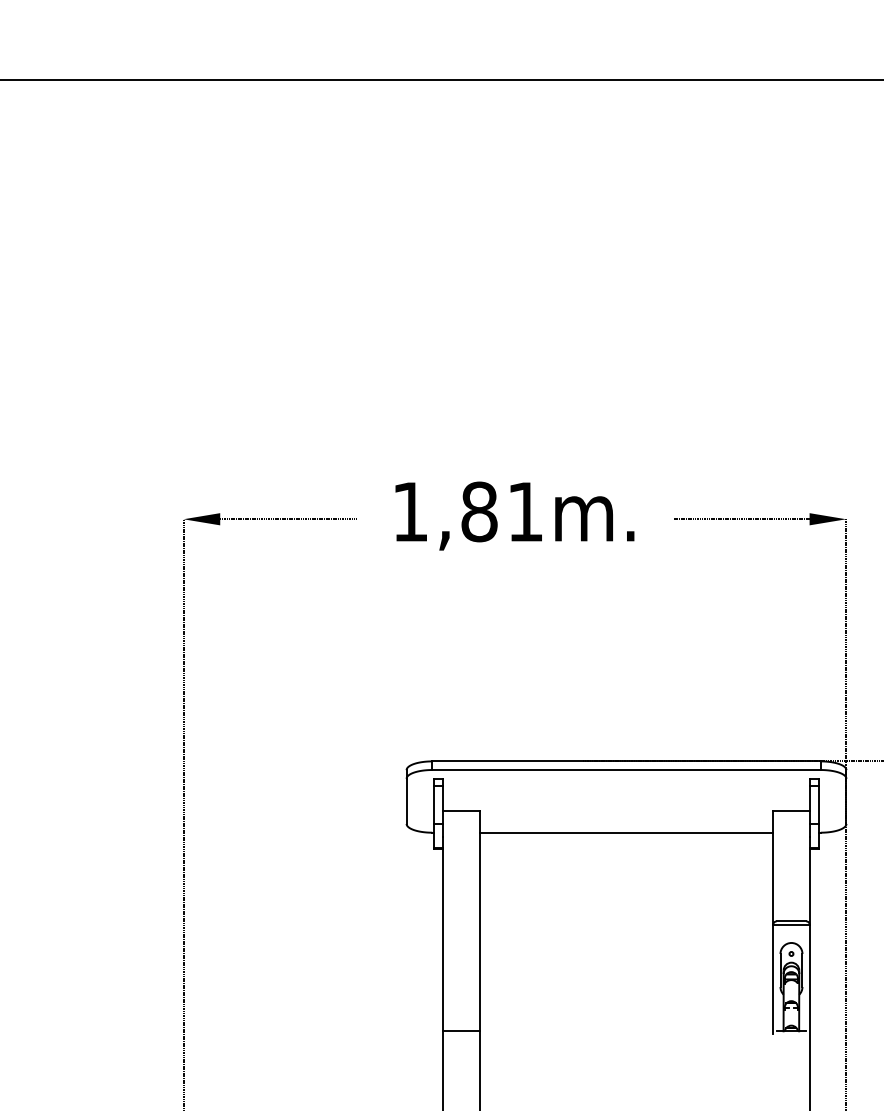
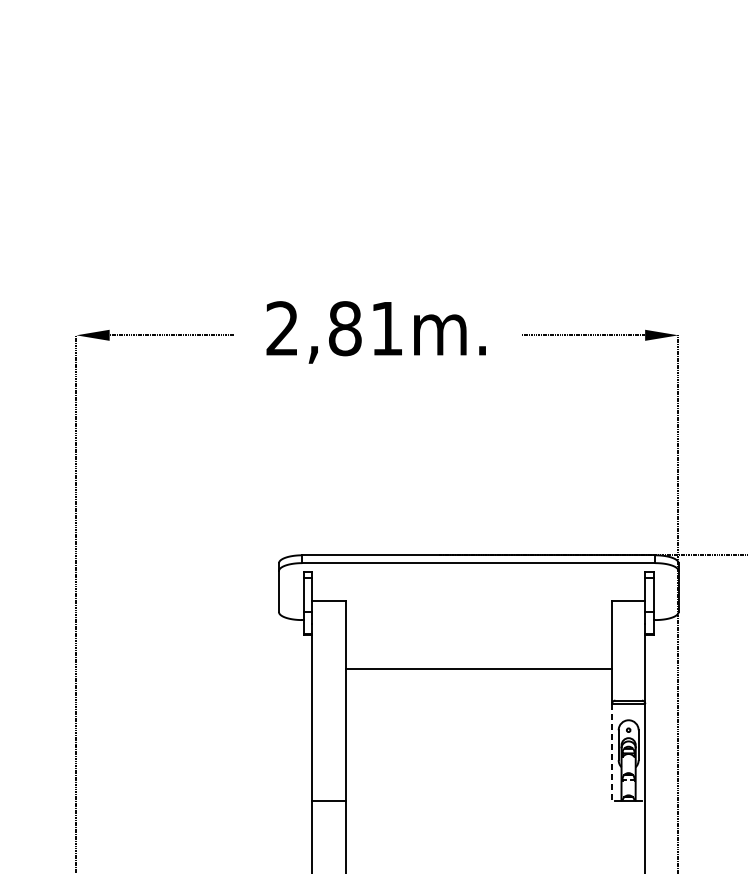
text: (409, 511) -> (281, 328), 1,81m. -> 2,81m.
line: (626, 832) -> (478, 668), moved
line: (773, 979) -> (612, 753), solid -> dashed

